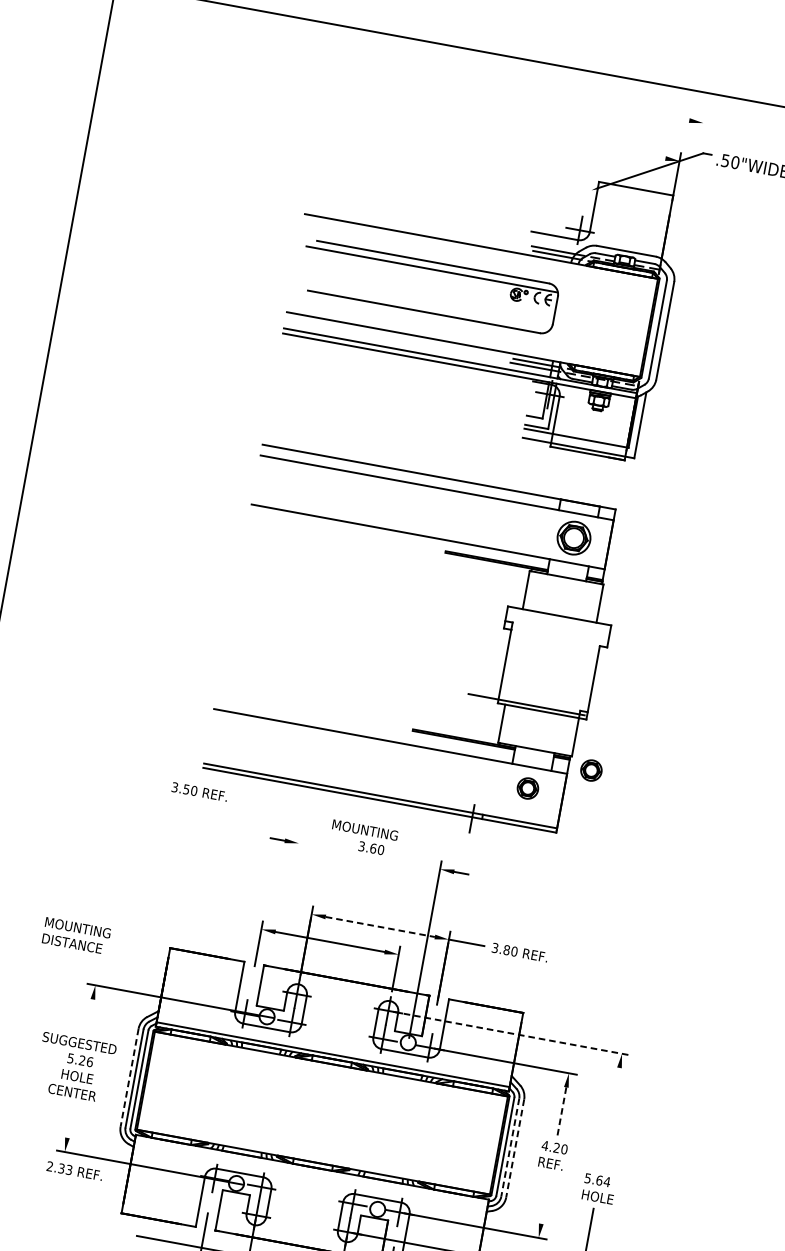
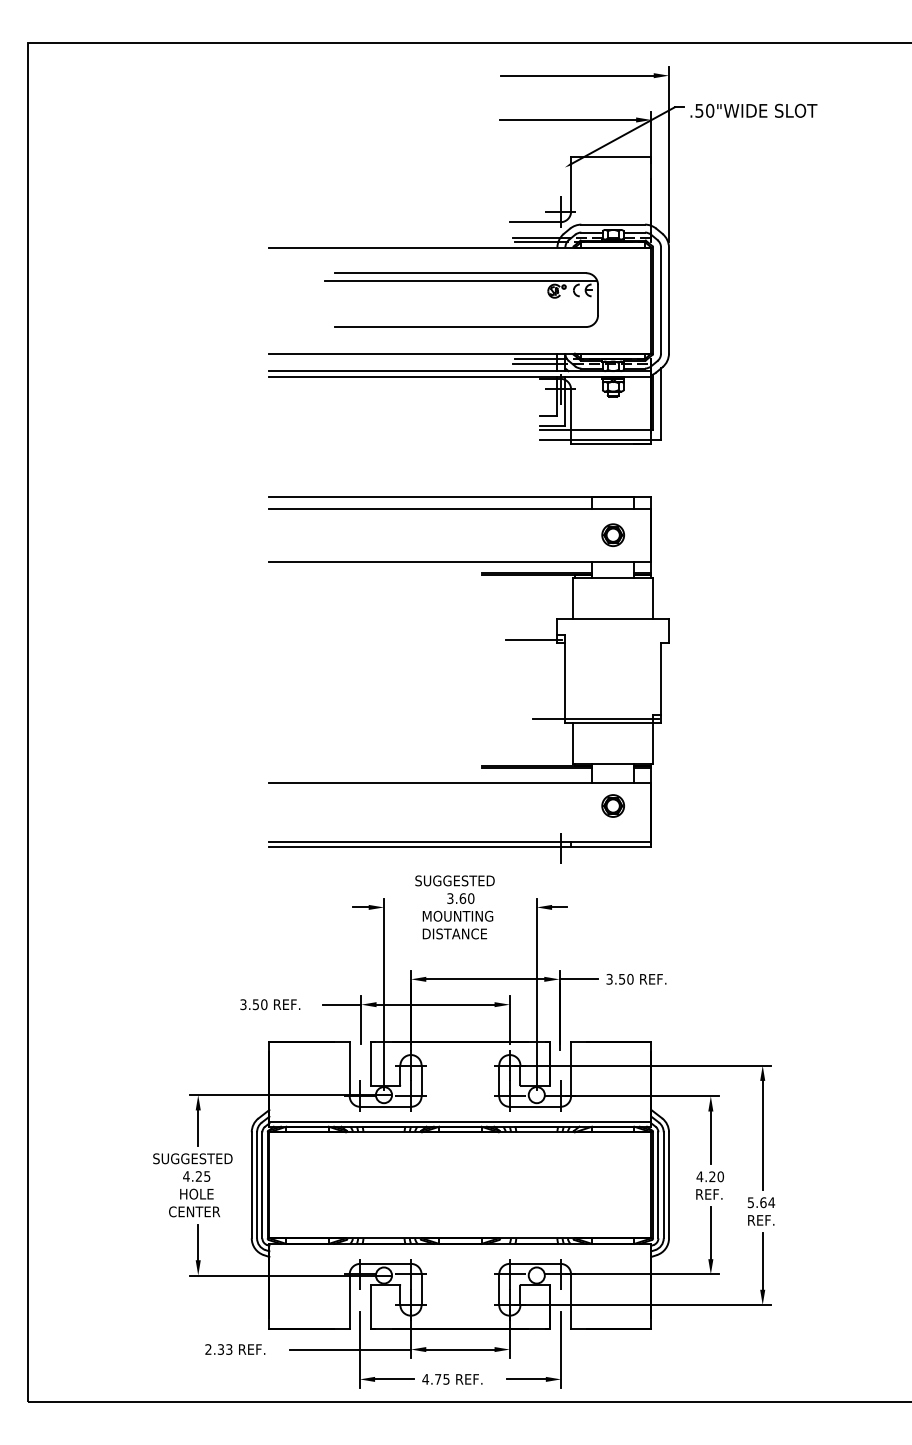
line: (618, 107) -> (577, 75), added
line: (602, 147) -> (568, 120), added
line: (690, 196) -> (669, 154), added
part: (432, 269) -> (461, 281), moved
part: (573, 538) -> (612, 535), size x0.62
line: (482, 621) -> (533, 639), added
part: (590, 769) -> (675, 774), removed
text: (199, 791) -> (270, 1004), moved
text: (368, 830) -> (454, 880), MOUNTING -> SUGGESTED
line: (284, 922) -> (384, 993), added
line: (244, 926) -> (342, 1004), added
line: (380, 927) -> (485, 979), dashed -> solid
text: (76, 935) -> (457, 924), moved
text: (507, 949) -> (622, 978), 3.80 -> 3.50
line: (90, 1015) -> (198, 1127), added
line: (511, 1033) -> (643, 1065), dashed -> solid
text: (80, 1060) -> (196, 1176), 5.26 -> 4.25
line: (129, 1077) -> (251, 1185), dashed -> solid
line: (561, 1112) -> (710, 1138), dashed -> solid
line: (610, 1117) -> (762, 1134), added
line: (70, 1121) -> (198, 1242), added
line: (510, 1147) -> (663, 1185), dashed -> solid
line: (515, 1148) -> (669, 1185), dashed -> solid
text: (74, 1171) -> (235, 1349), moved
text: (598, 1197) -> (765, 1220), HOLE -> REF.
line: (545, 1200) -> (710, 1233), added

